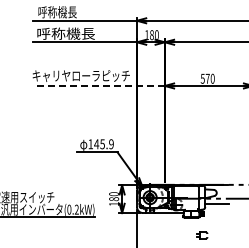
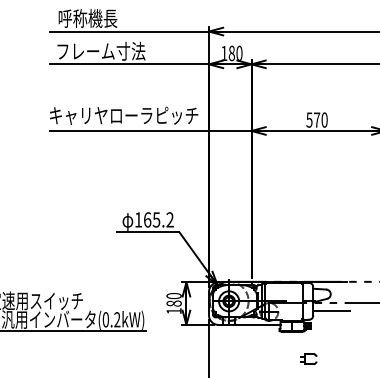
text: (66, 33) -> (101, 50), 呼称機長 -> フレーム寸法
line: (98, 85) -> (150, 130), dashed -> solid
text: (103, 144) -> (157, 220), 145.9 -> 165.2

